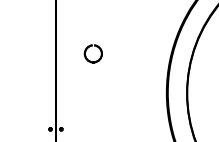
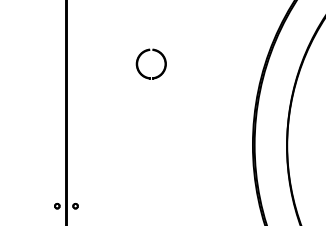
part: (86, 51) -> (139, 60), moved

